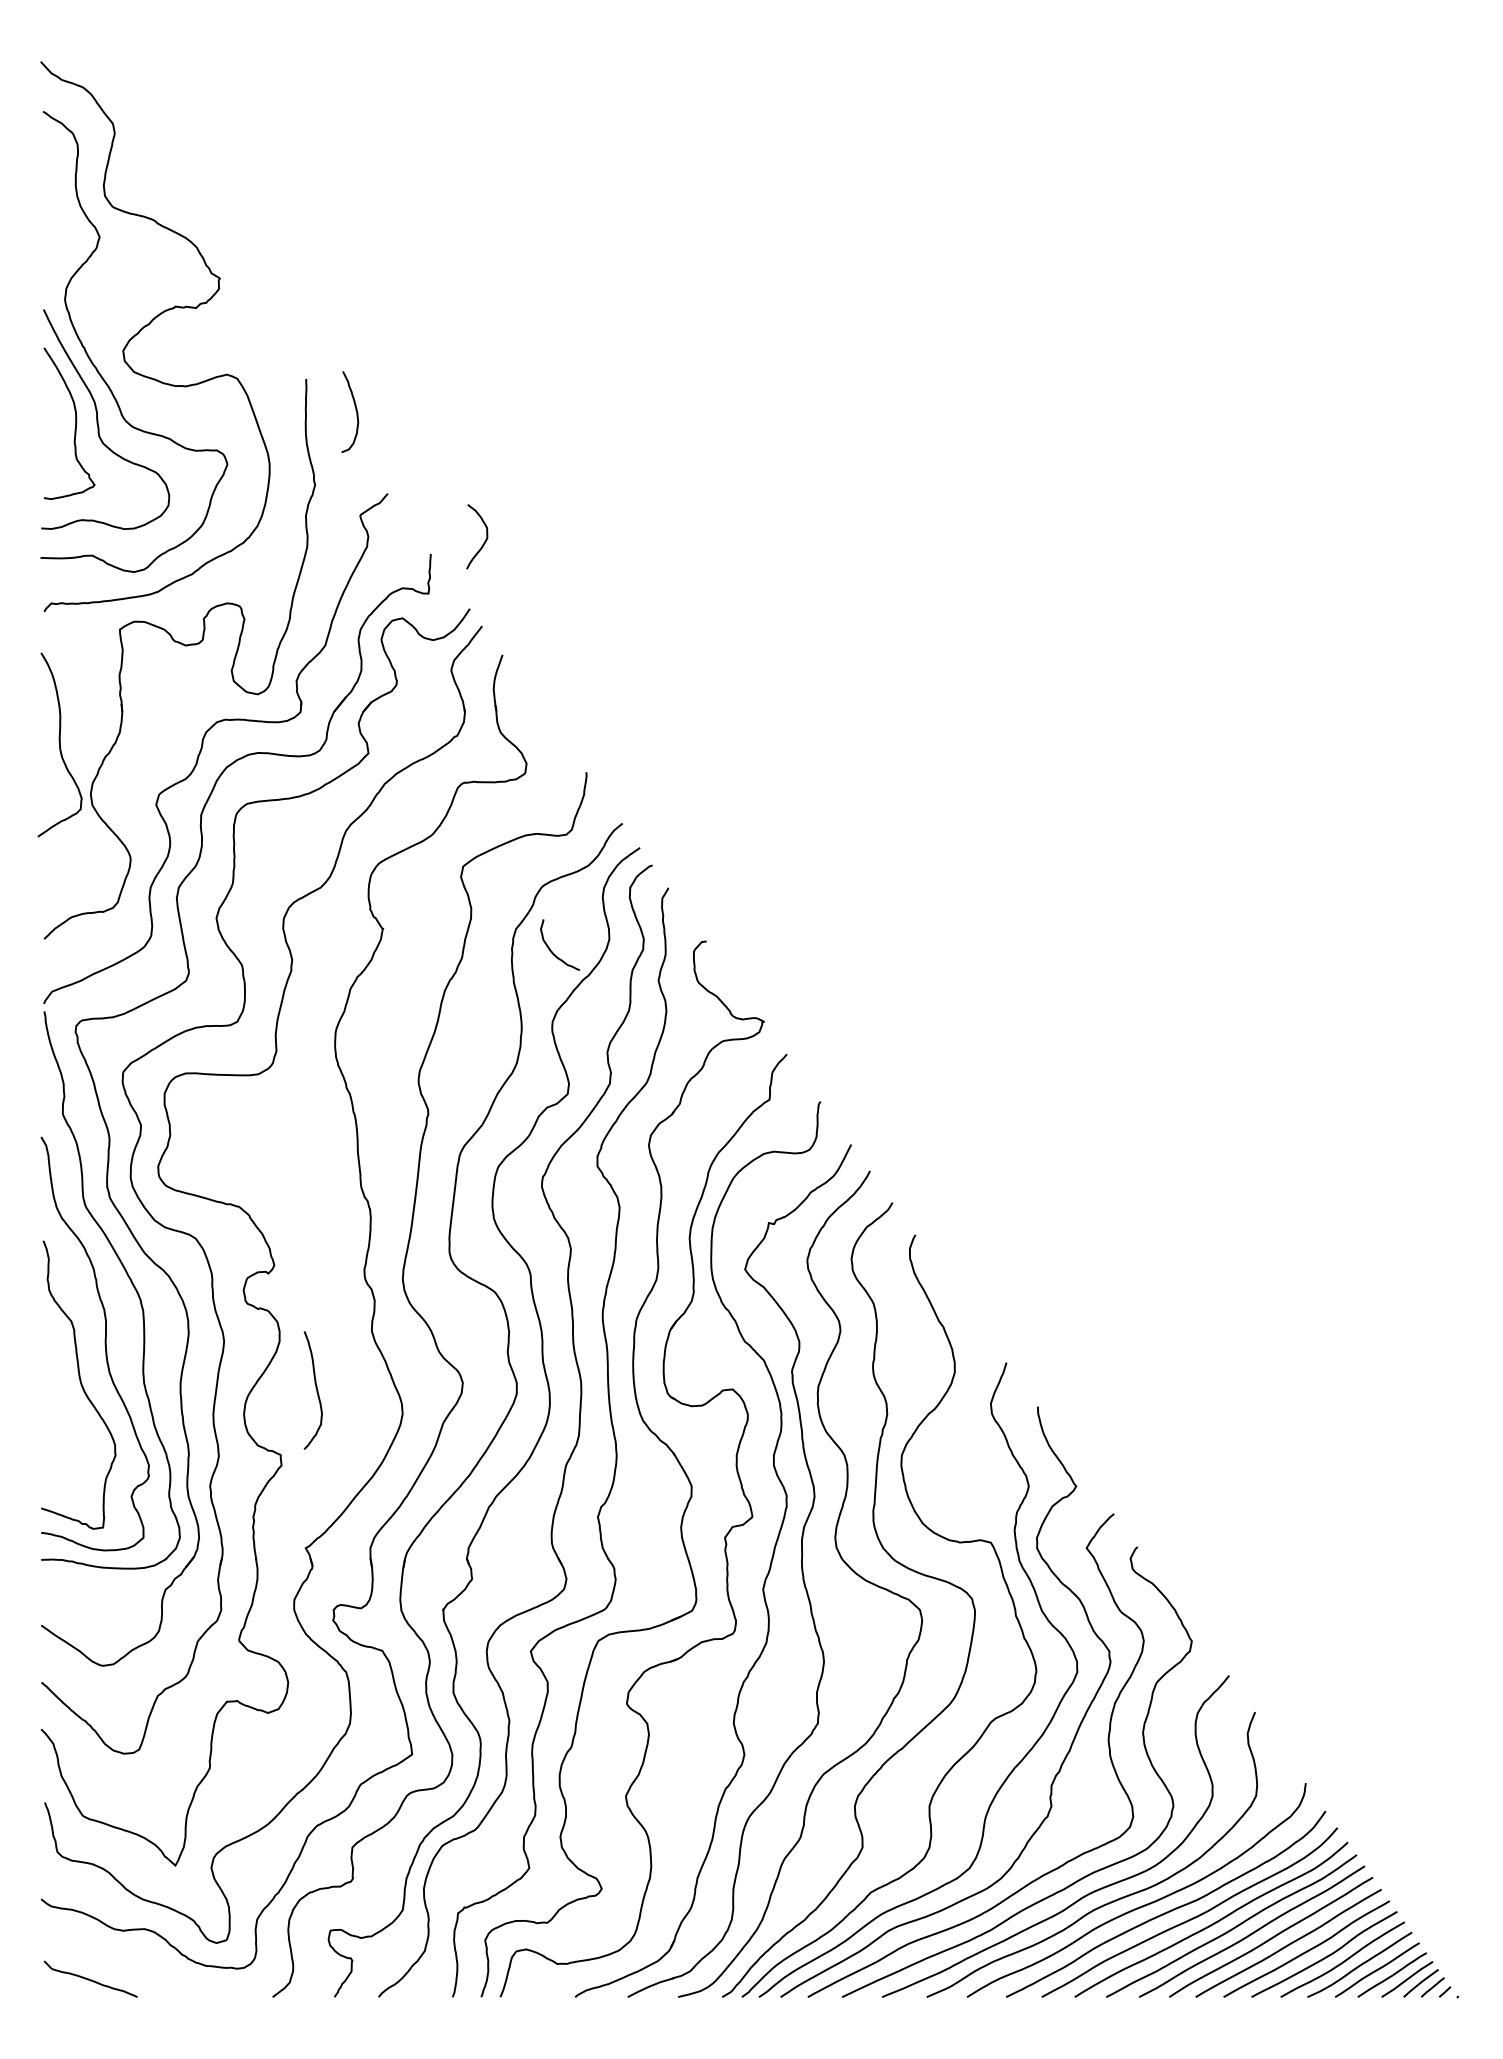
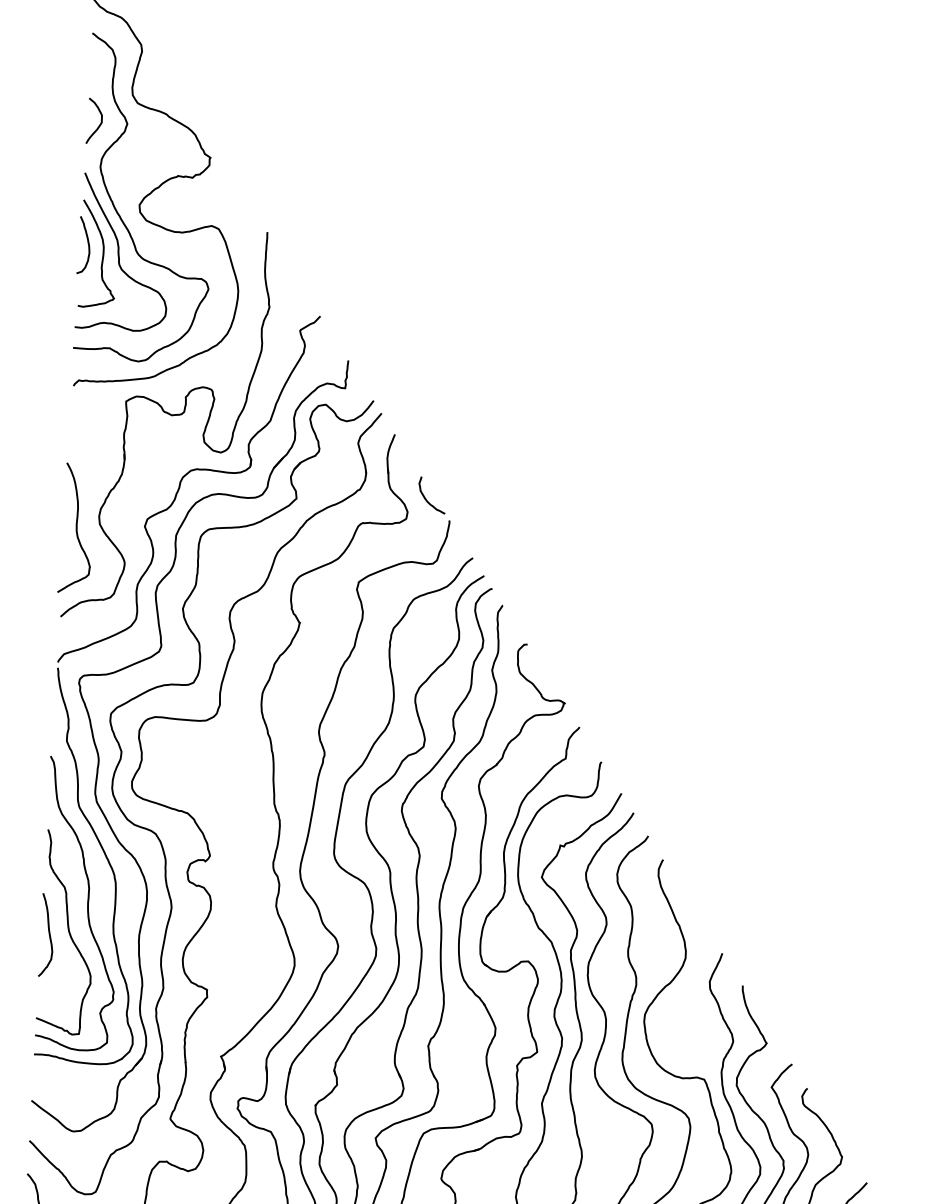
curve: (355, 410) -> (87, 244), moved
curve: (483, 542) -> (98, 125), moved
curve: (59, 744) -> (76, 528), moved
curve: (552, 951) -> (426, 499), moved
curve: (315, 1388) -> (48, 933), moved

